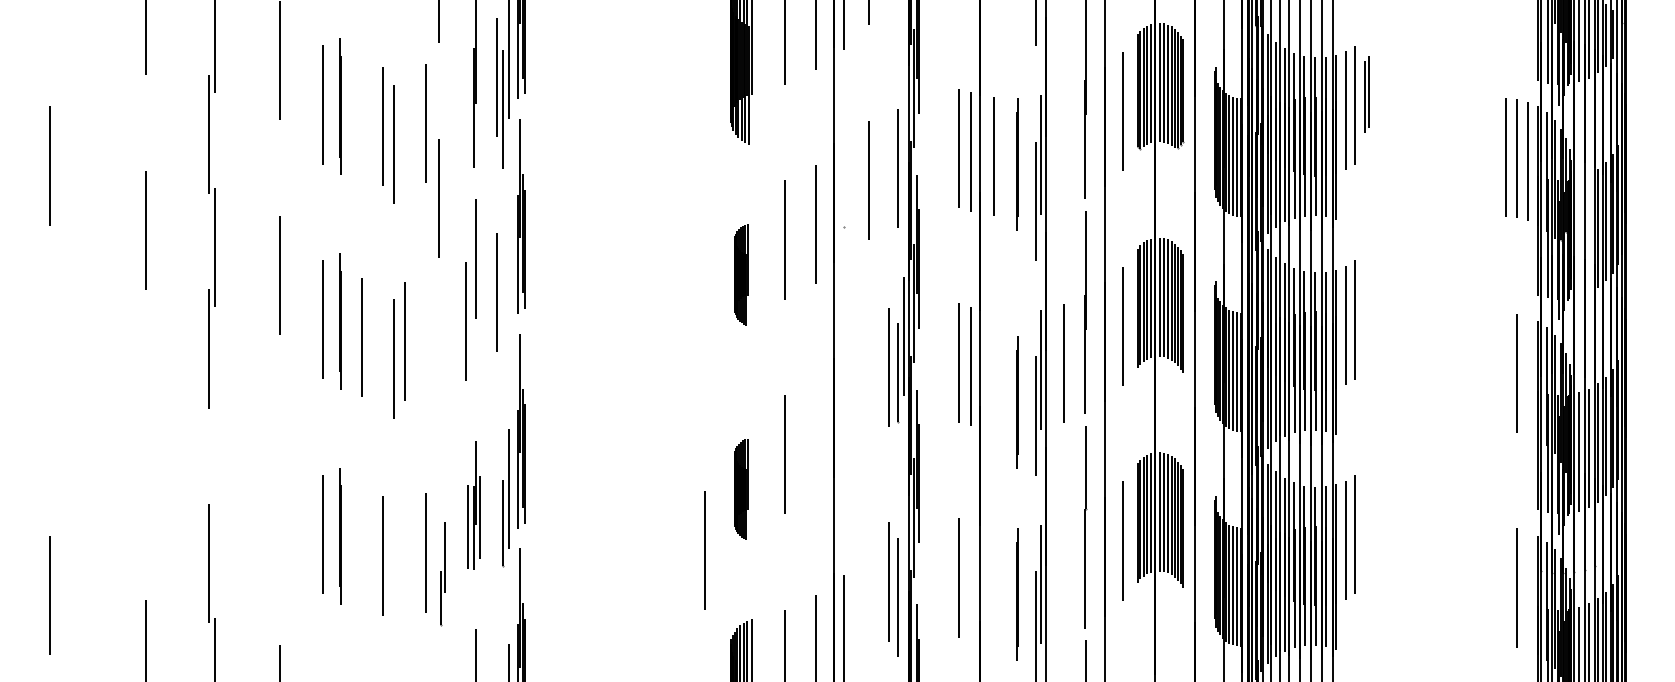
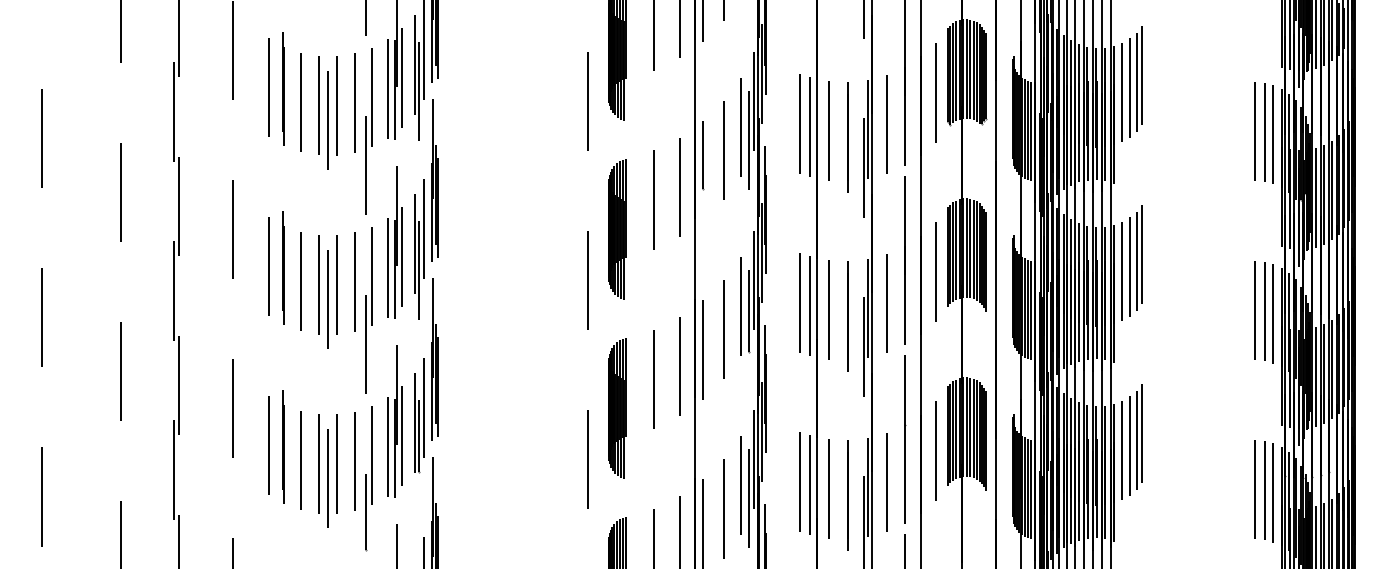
line: (482, 93) -> (402, 78), added
part: (1367, 94) -> (1139, 78), size x1.67
line: (465, 106) -> (387, 88), added
line: (446, 116) -> (372, 97), added
line: (704, 121) -> (587, 101), added
line: (904, 121) -> (753, 101), added
line: (361, 122) -> (301, 102), added
line: (404, 126) -> (337, 105), added
line: (1063, 148) -> (886, 124), added
line: (888, 152) -> (740, 127), added
line: (844, 185) -> (703, 154), added
line: (1588, 233) -> (1324, 194), added
line: (1579, 236) -> (1316, 197), added
line: (509, 273) -> (424, 228), added
part: (741, 274) -> (617, 229), size x1.67
line: (482, 307) -> (402, 256), added
part: (1367, 308) -> (1139, 257), added
line: (473, 322) -> (394, 269), added
line: (503, 324) -> (419, 270), added
line: (446, 331) -> (372, 276), added
line: (704, 335) -> (587, 279), added
line: (426, 337) -> (355, 281), added
line: (383, 341) -> (319, 284), added
line: (994, 371) -> (828, 309), added
line: (1506, 372) -> (1255, 310), added
line: (1527, 375) -> (1273, 313), added
line: (50, 380) -> (41, 317), added
line: (868, 394) -> (723, 329), added
line: (1017, 402) -> (848, 316), moved
line: (439, 412) -> (366, 344), added
line: (844, 419) -> (703, 349), added
line: (815, 439) -> (679, 366), added
line: (145, 444) -> (121, 370), added
line: (214, 462) -> (178, 385), added
line: (279, 489) -> (232, 408), added
part: (741, 489) -> (617, 408), size x1.67
part: (474, 505) -> (395, 421), size x1.43
line: (497, 506) -> (414, 422), added
line: (1370, 519) -> (1142, 433), added
line: (1363, 527) -> (1136, 439), added
line: (904, 550) -> (753, 459), added
line: (361, 551) -> (301, 459), added
line: (404, 555) -> (337, 463), added
line: (393, 573) -> (327, 478), added
part: (442, 573) -> (368, 478), size x1.67
line: (1063, 578) -> (886, 482), added
line: (971, 581) -> (809, 485), added
line: (994, 585) -> (828, 488), added
line: (1506, 586) -> (1255, 489), added
line: (1527, 590) -> (1273, 492), added
line: (868, 609) -> (723, 508), added

